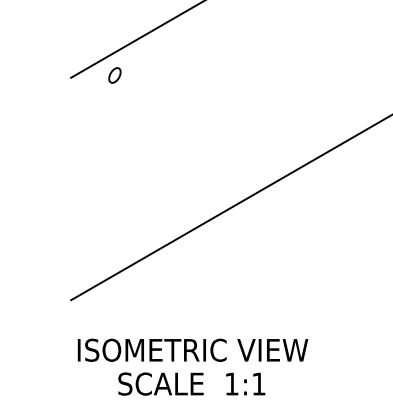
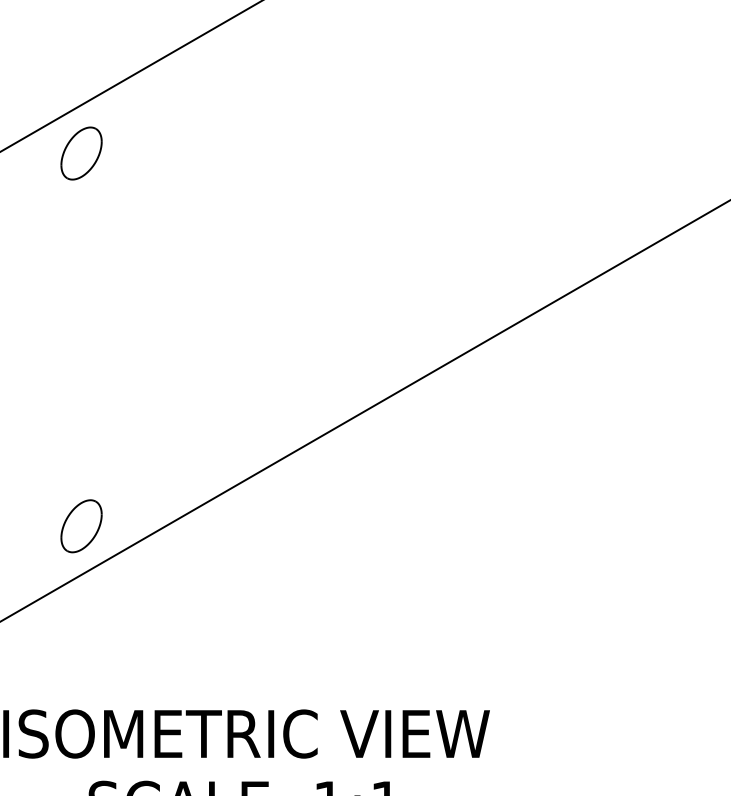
part: (114, 75) -> (80, 153), size x1.67
part: (114, 251) -> (80, 525), added

